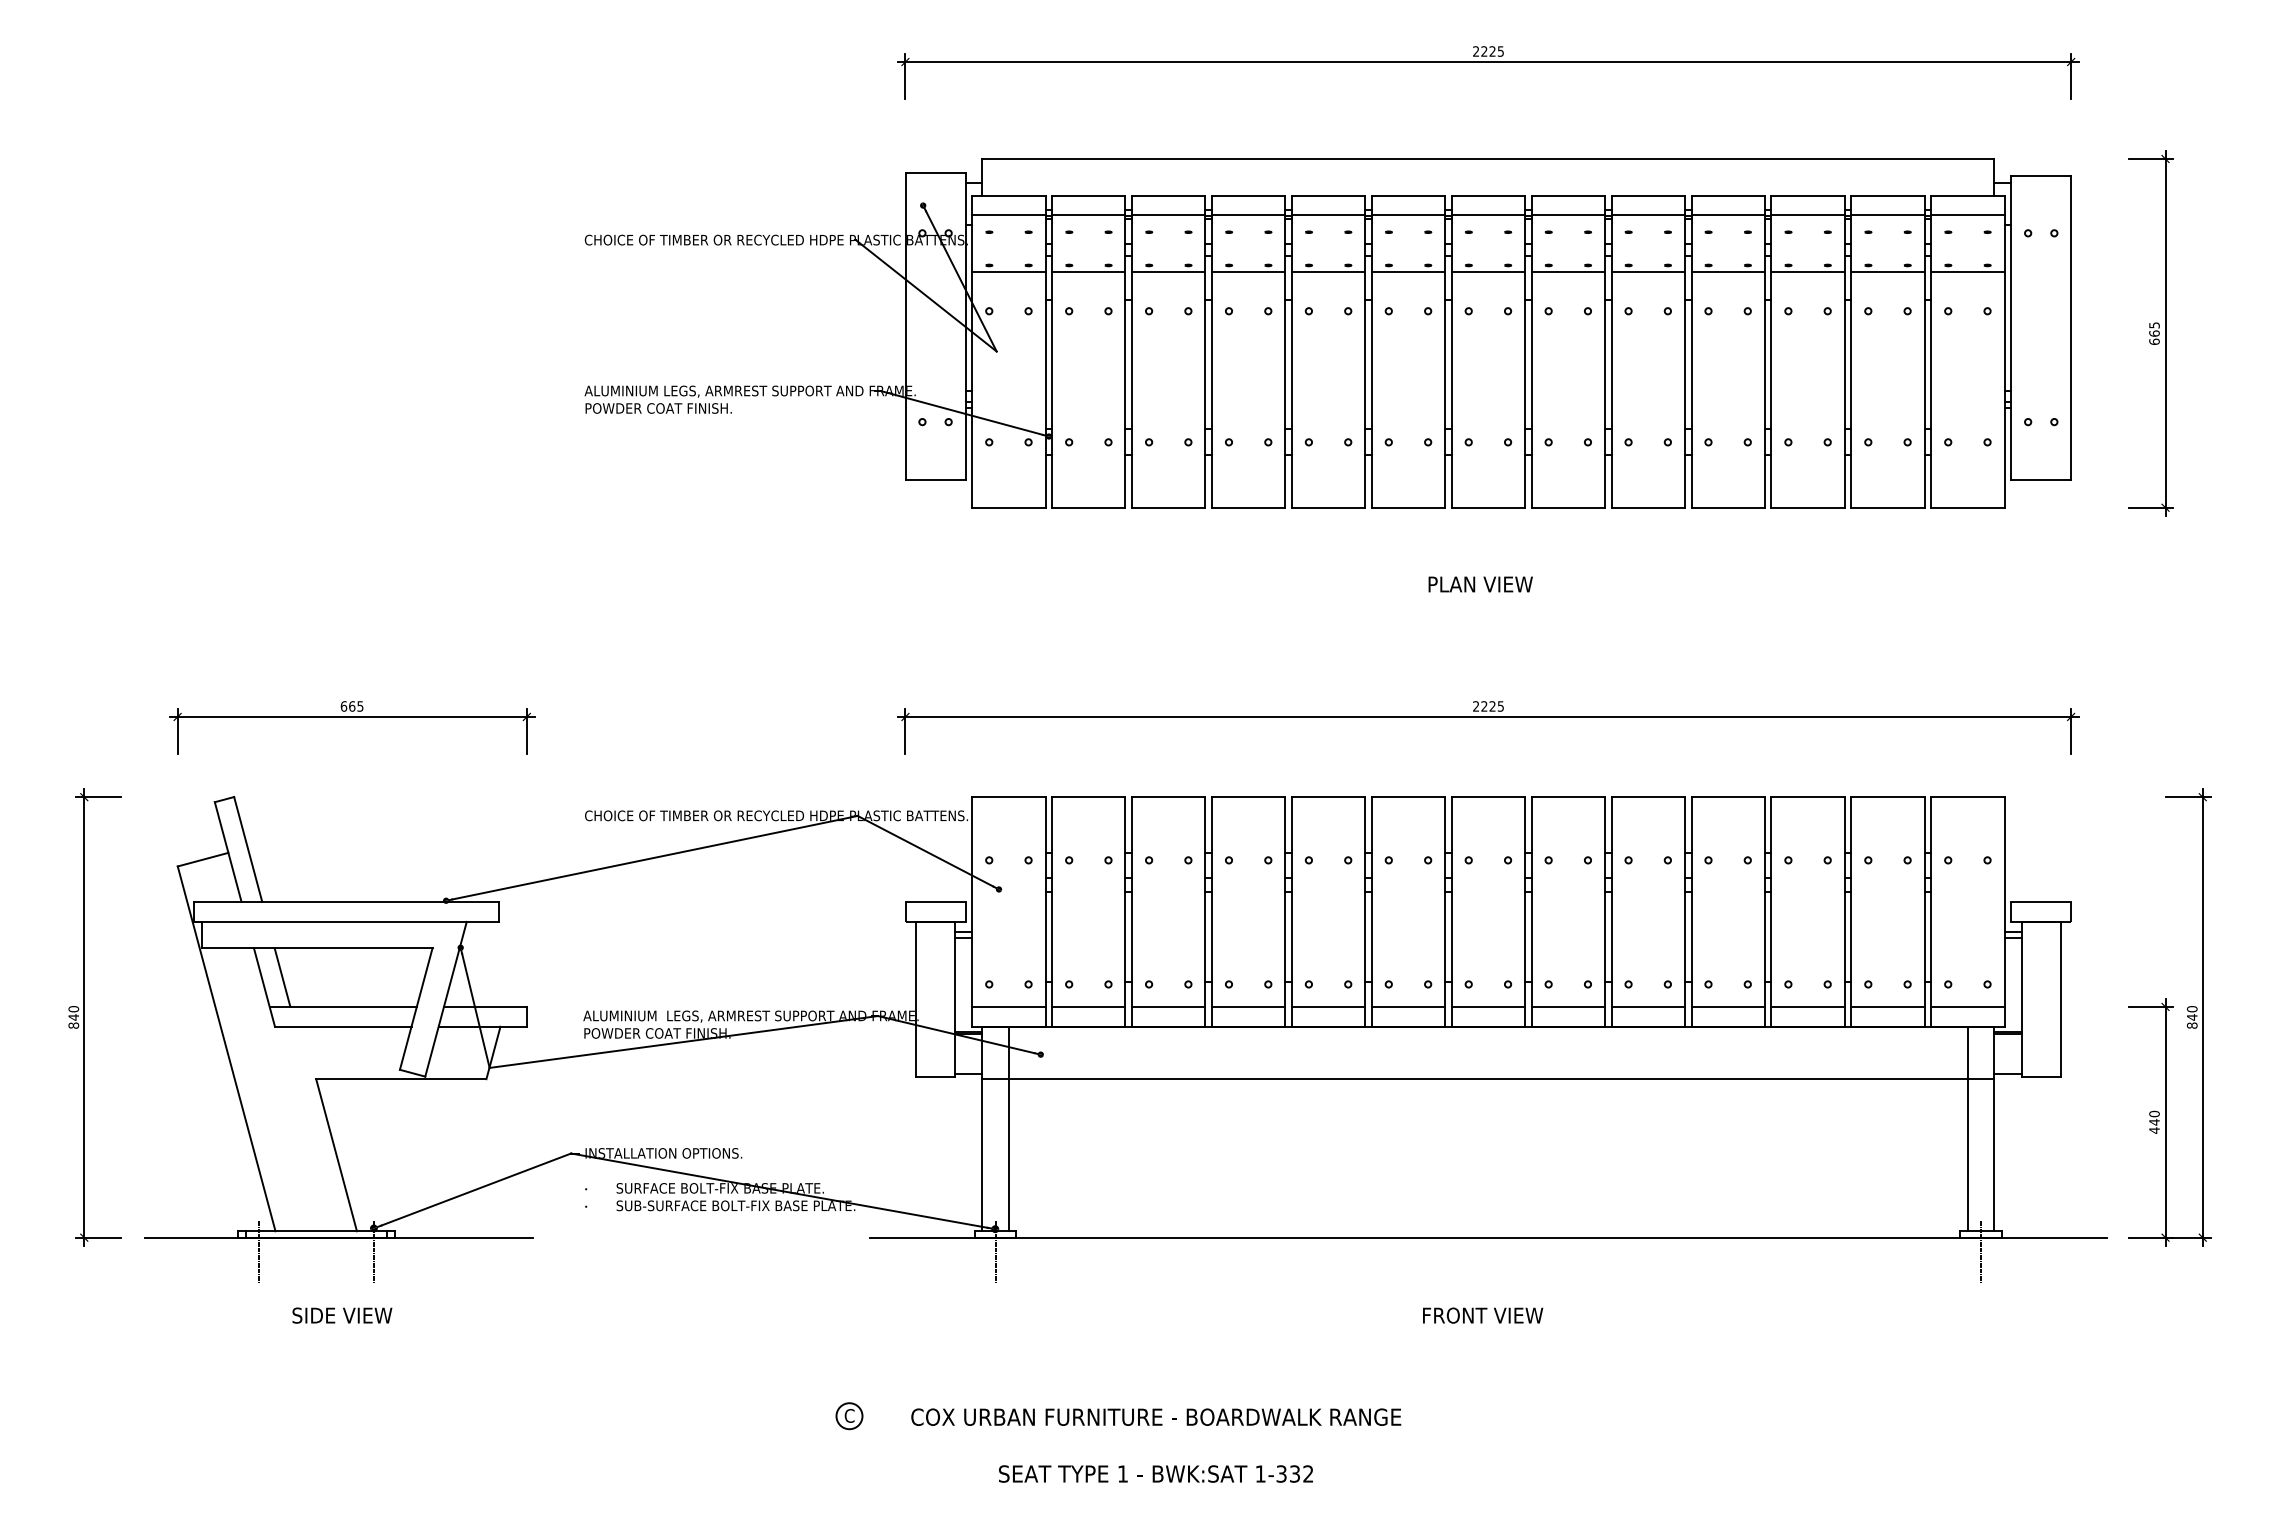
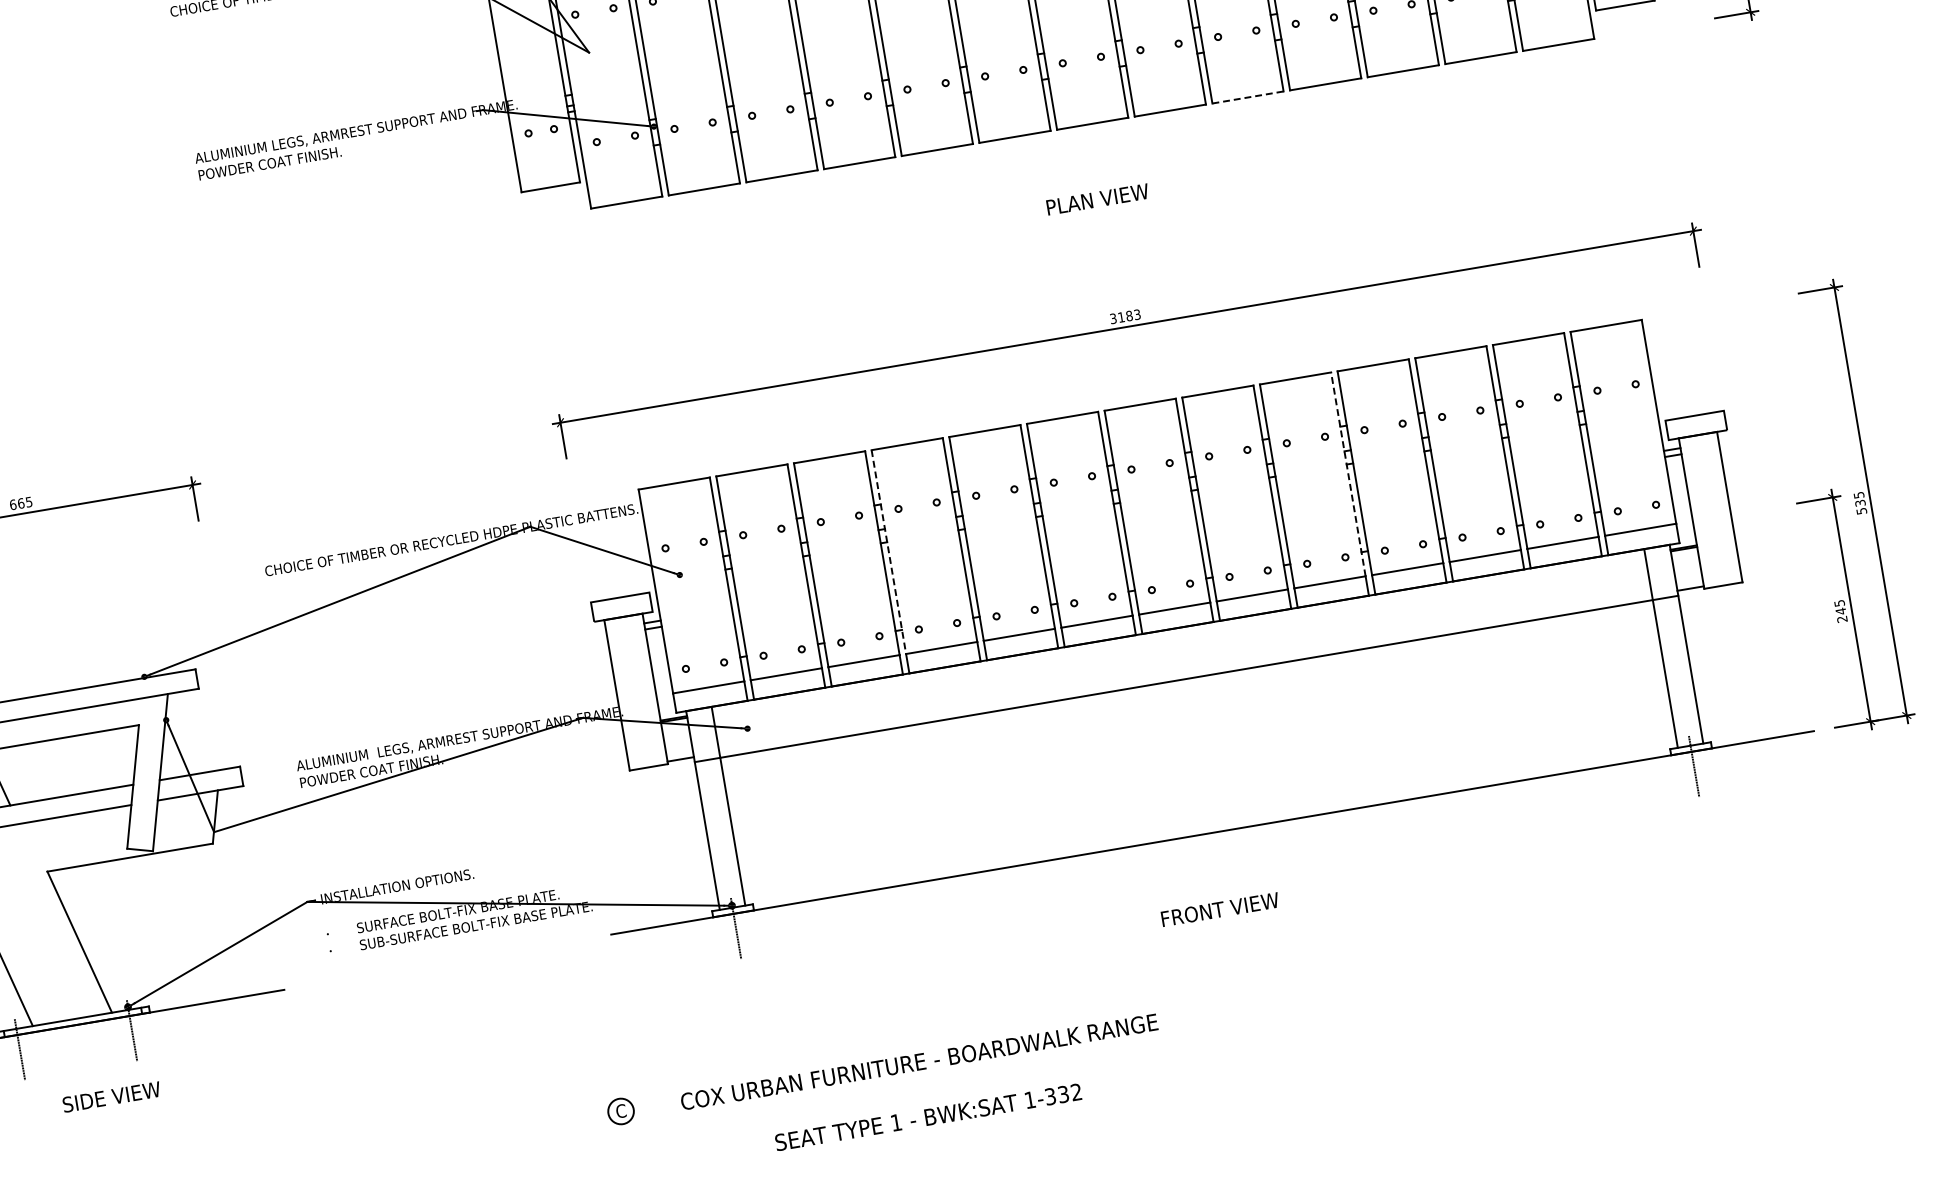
line: (1648, 507) -> (1248, 97), solid -> dashed
text: (1488, 706) -> (1125, 316), 2225 -> 3183
line: (1212, 901) -> (889, 551), solid -> dashed
line: (1684, 901) -> (1347, 474), solid -> dashed
text: (2191, 1017) -> (1859, 503), 840 -> 535
text: (2154, 1121) -> (1840, 610), 440 -> 245

